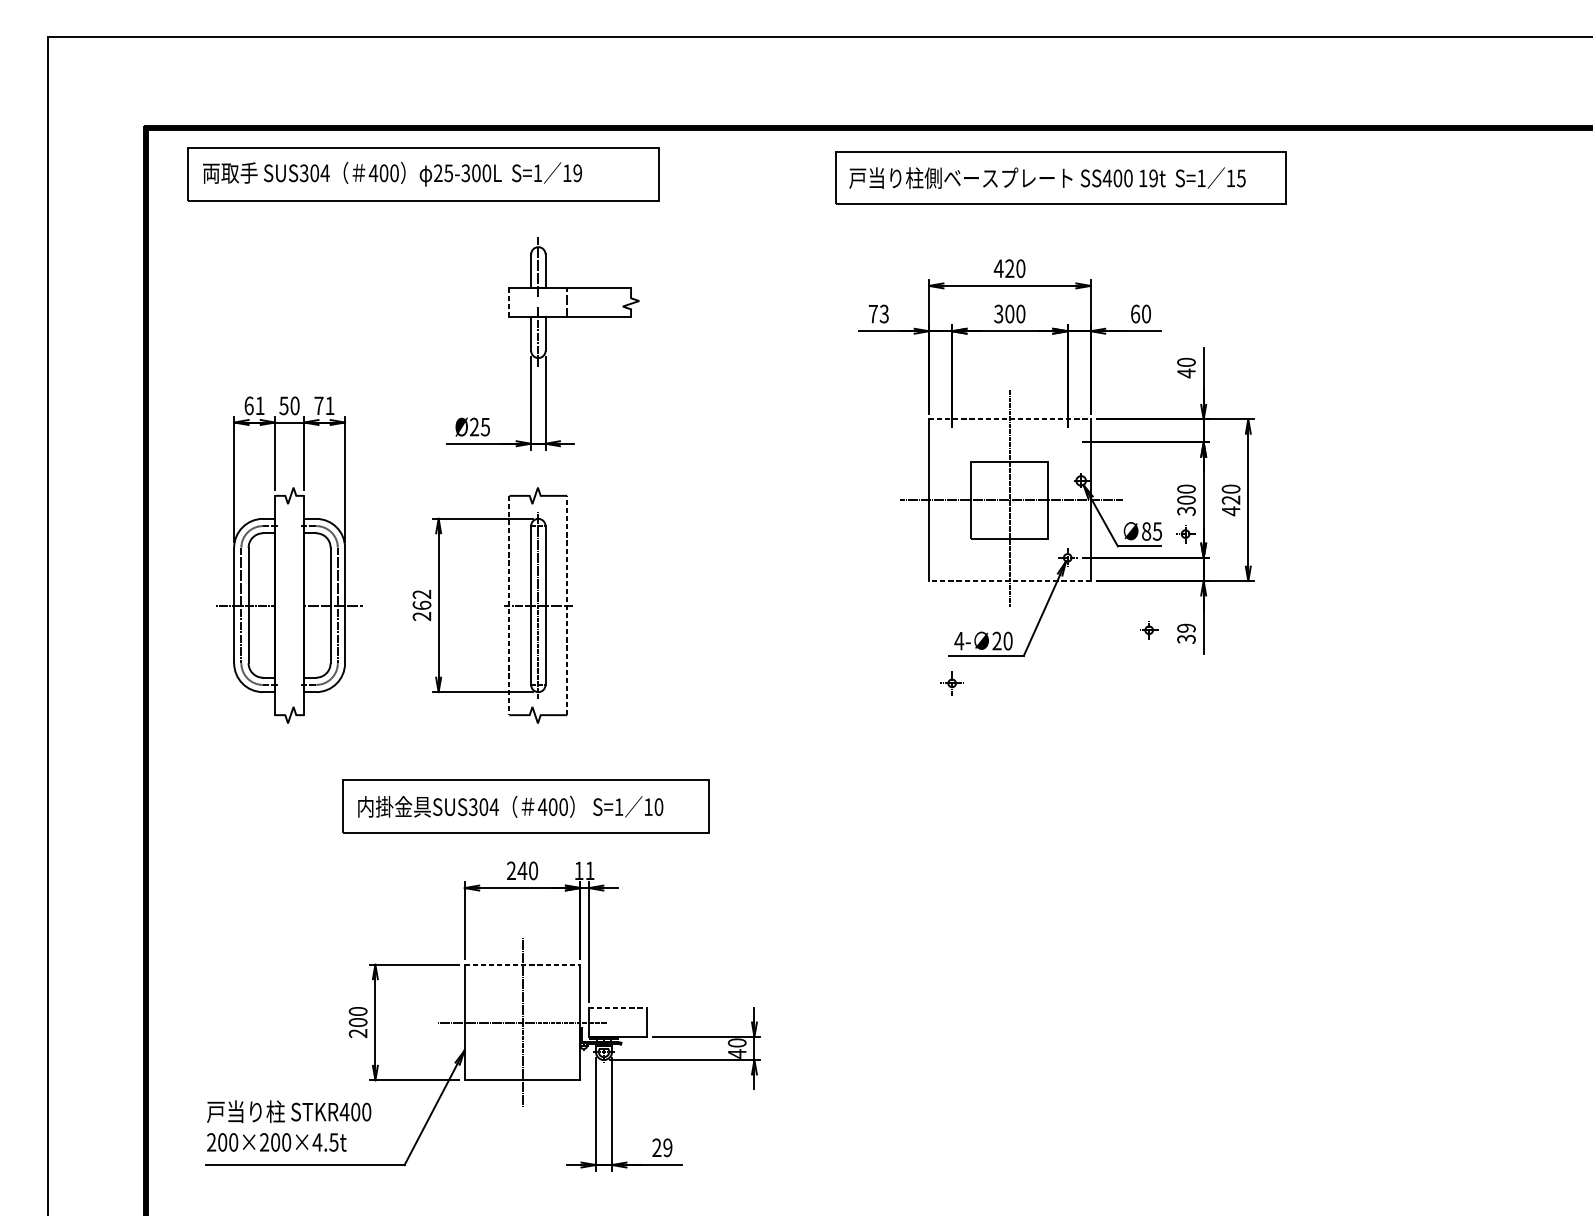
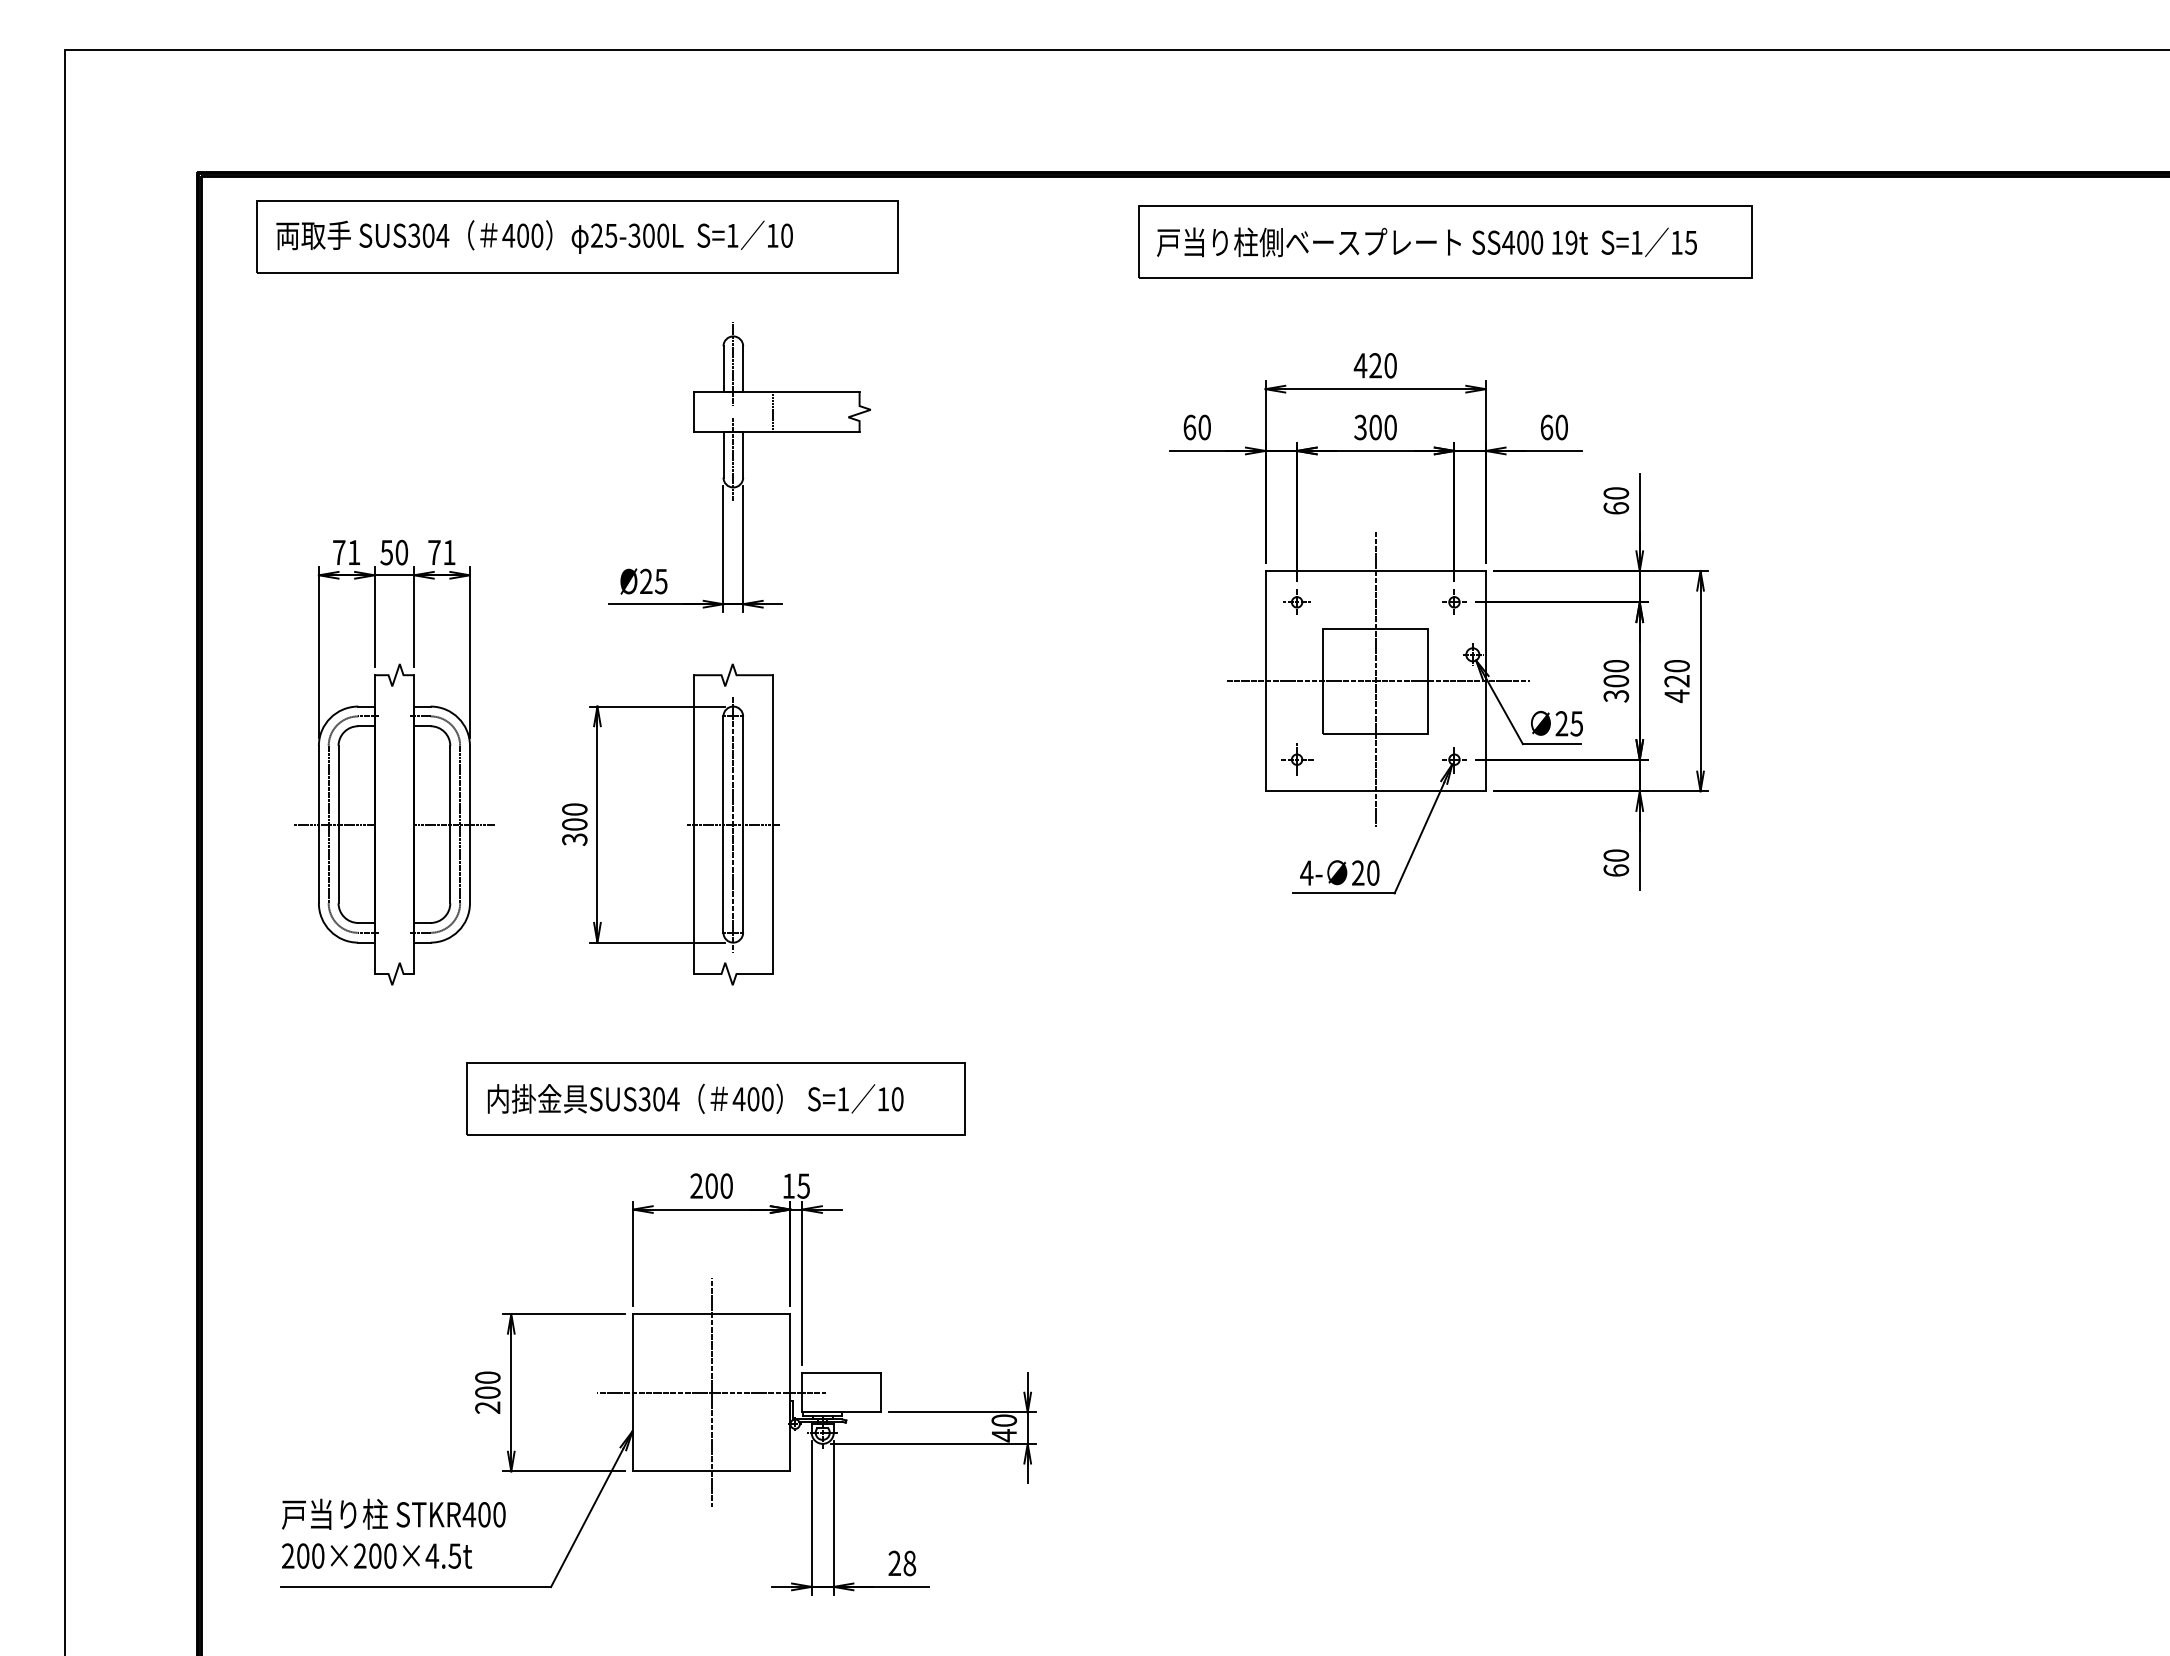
text: (577, 173) -> (786, 235), 19 -> 10
line: (509, 302) -> (693, 411), dashed -> solid
text: (878, 314) -> (1196, 427), 73 -> 60
text: (1186, 373) -> (1616, 508), 40 -> 60
text: (249, 405) -> (339, 552), 61 -> 71
line: (1010, 418) -> (1376, 570), dashed -> solid
text: (1146, 531) -> (1561, 723), 85 -> 25
part: (1185, 533) -> (1296, 601), moved
line: (1009, 581) -> (1375, 791), dashed -> solid
text: (421, 605) -> (574, 824), 262 -> 300
line: (567, 605) -> (772, 824), dashed -> solid
line: (509, 606) -> (693, 825), dashed -> solid
part: (1149, 629) -> (1454, 601), moved
text: (1186, 634) -> (1616, 863), 39 -> 60
part: (952, 683) -> (1297, 759), moved
text: (522, 870) -> (711, 1185), 240 -> 200
text: (589, 870) -> (803, 1185), 11 -> 15
line: (522, 965) -> (711, 1314), dashed -> solid
line: (618, 1008) -> (842, 1373), dashed -> solid
text: (667, 1147) -> (909, 1563), 29 -> 28

